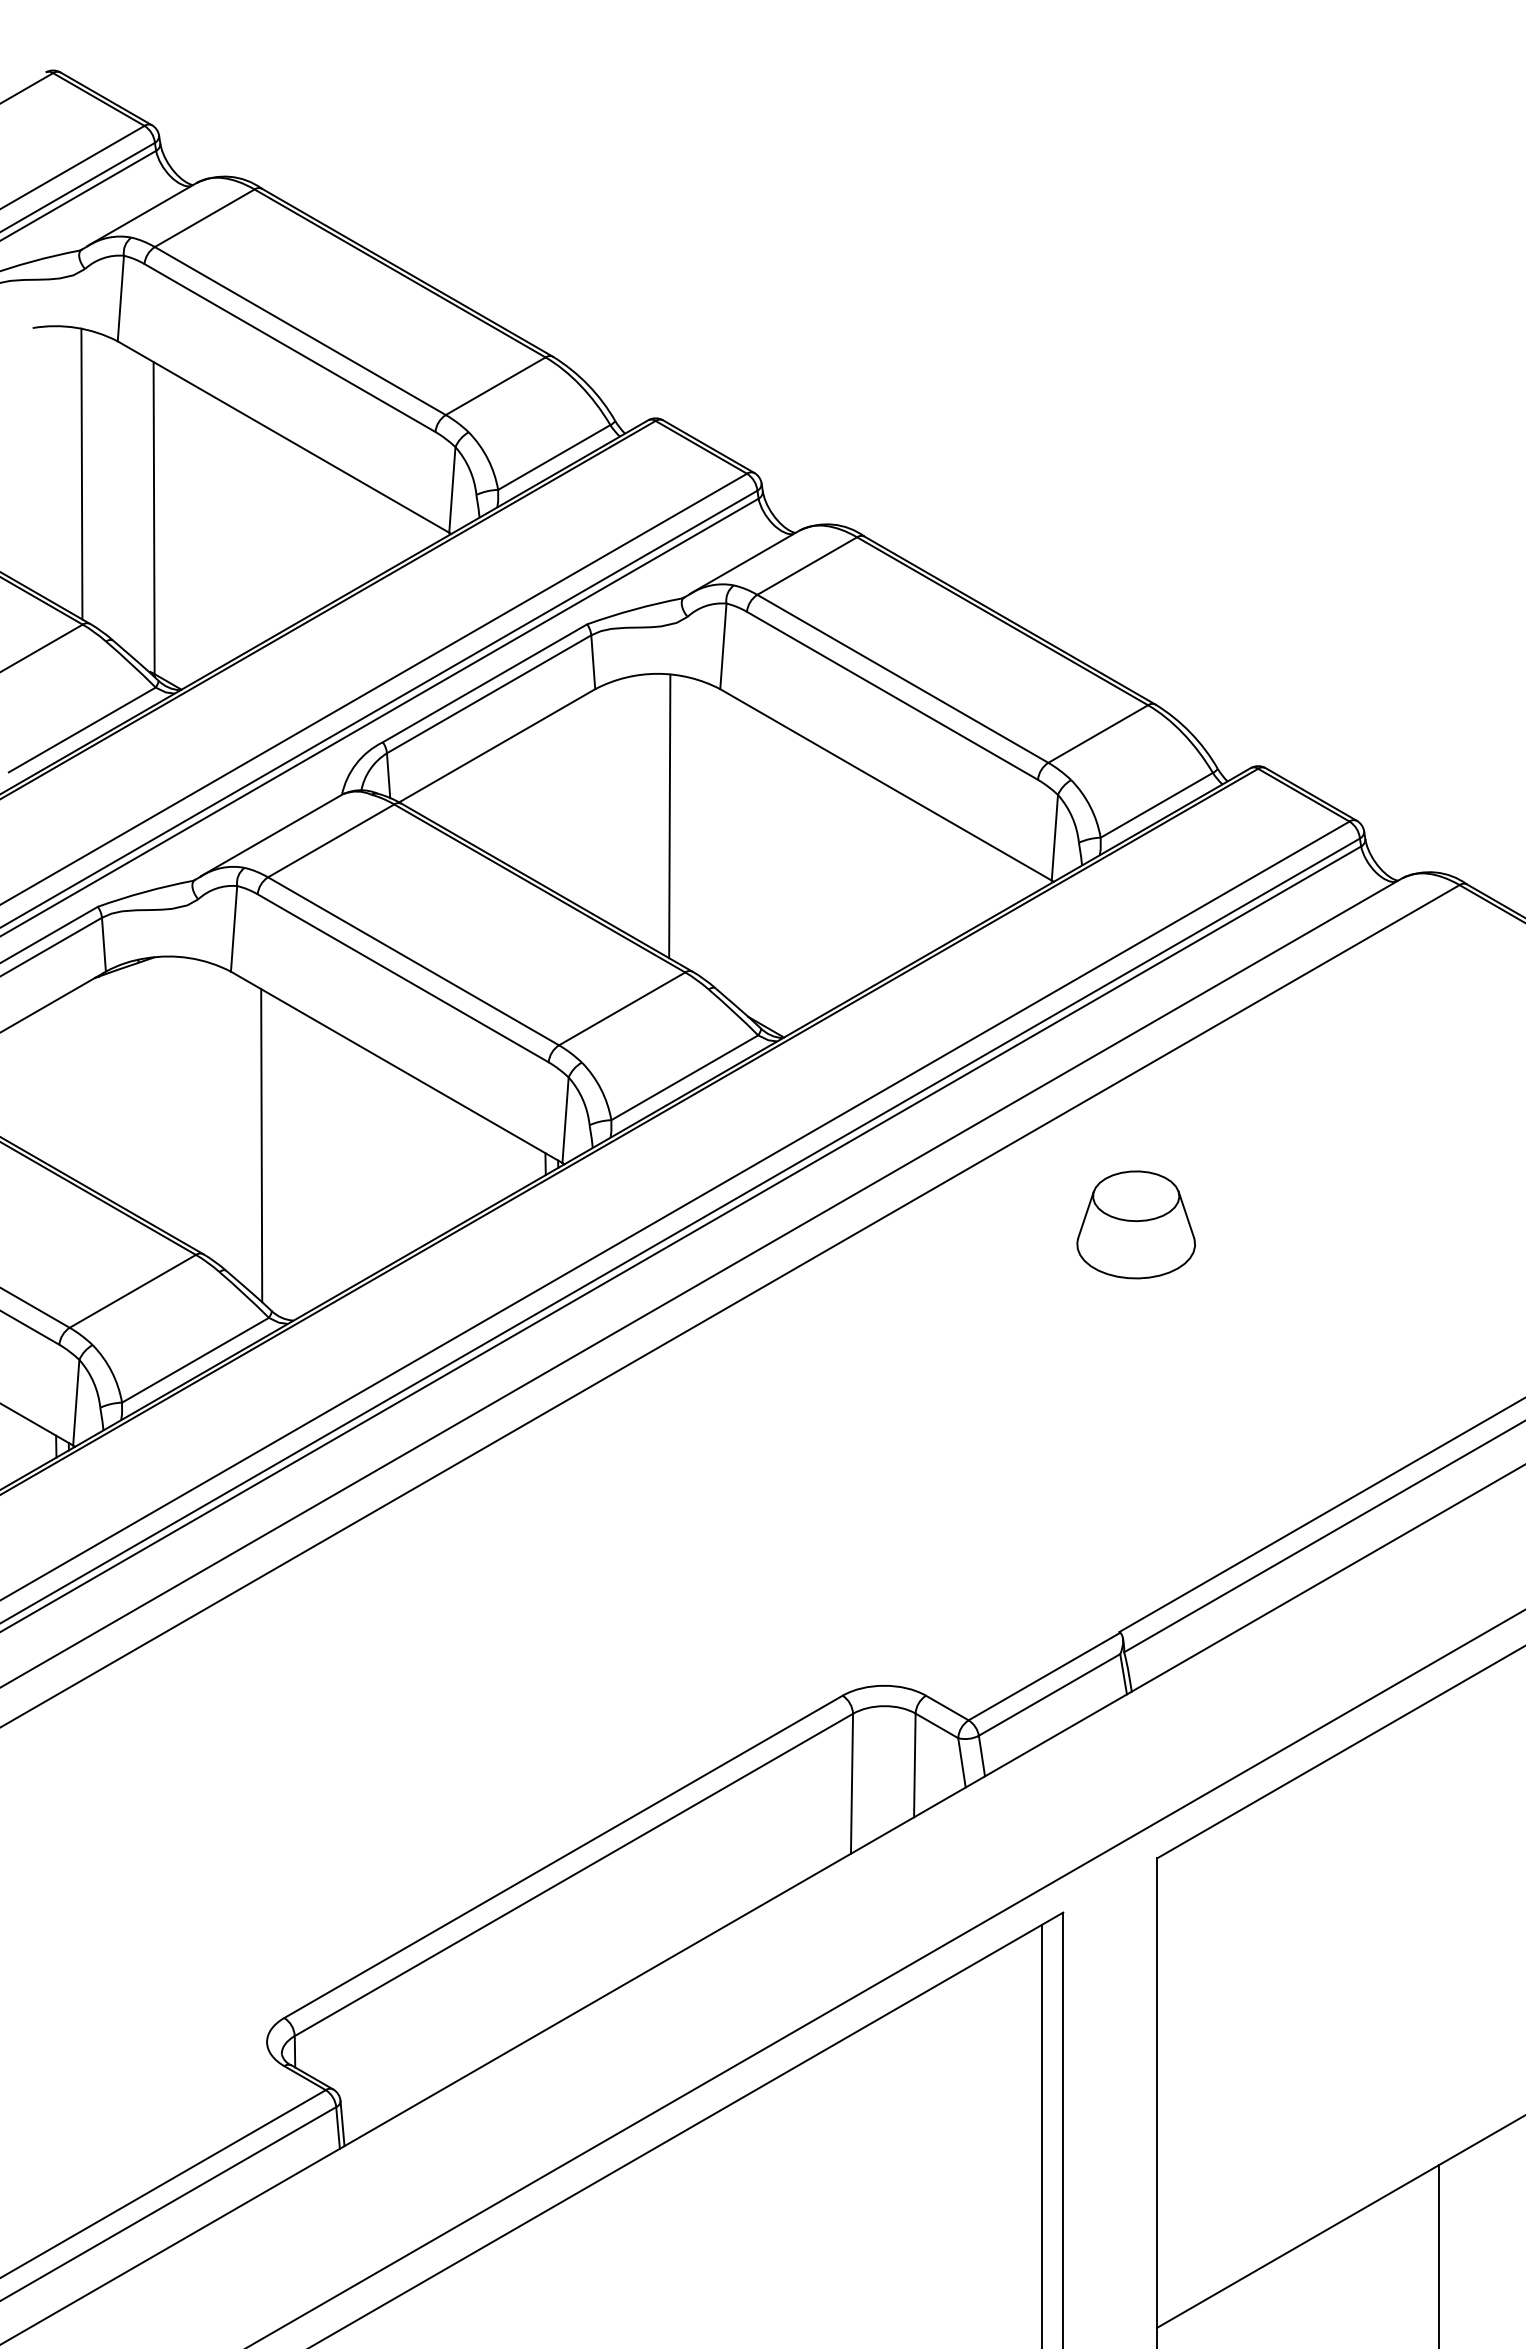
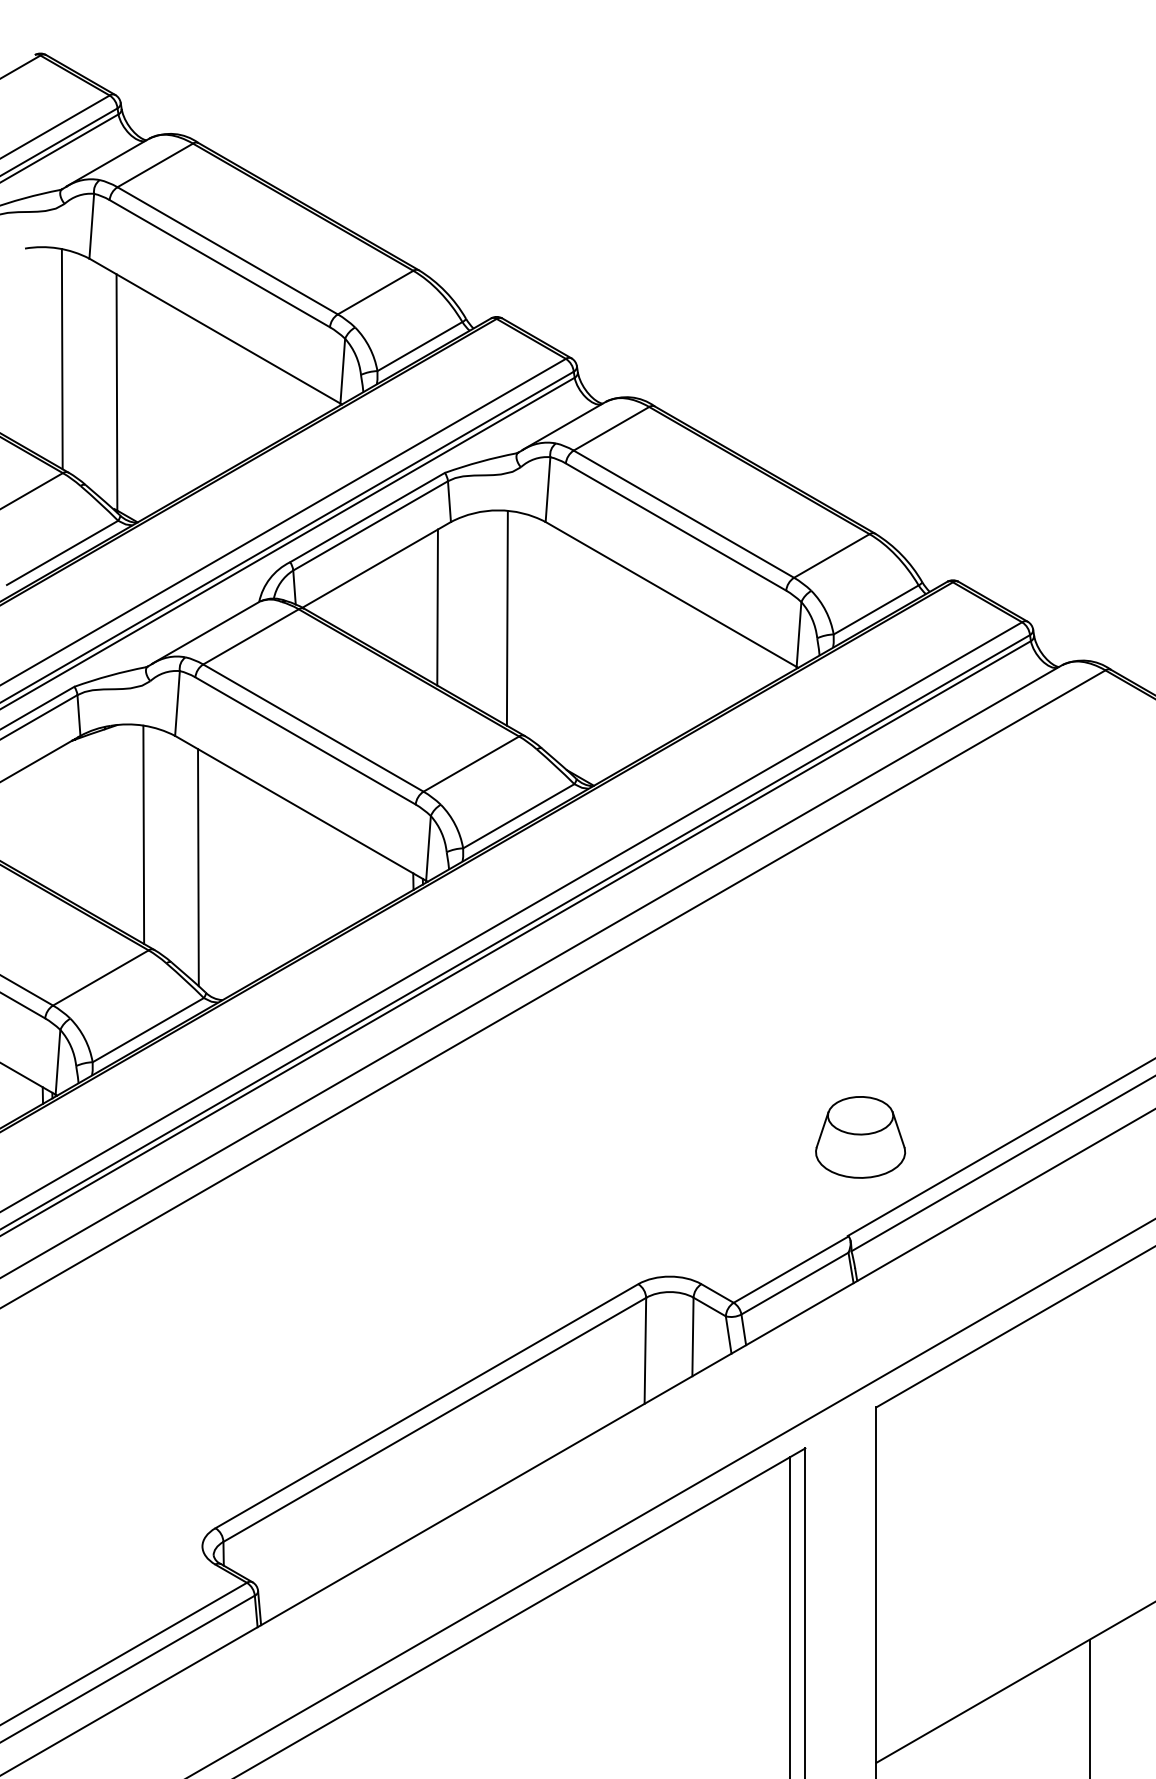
line: (577, 802) -> (437, 607), added
line: (189, 1102) -> (143, 834), added
part: (1135, 1224) -> (860, 1137), moved

